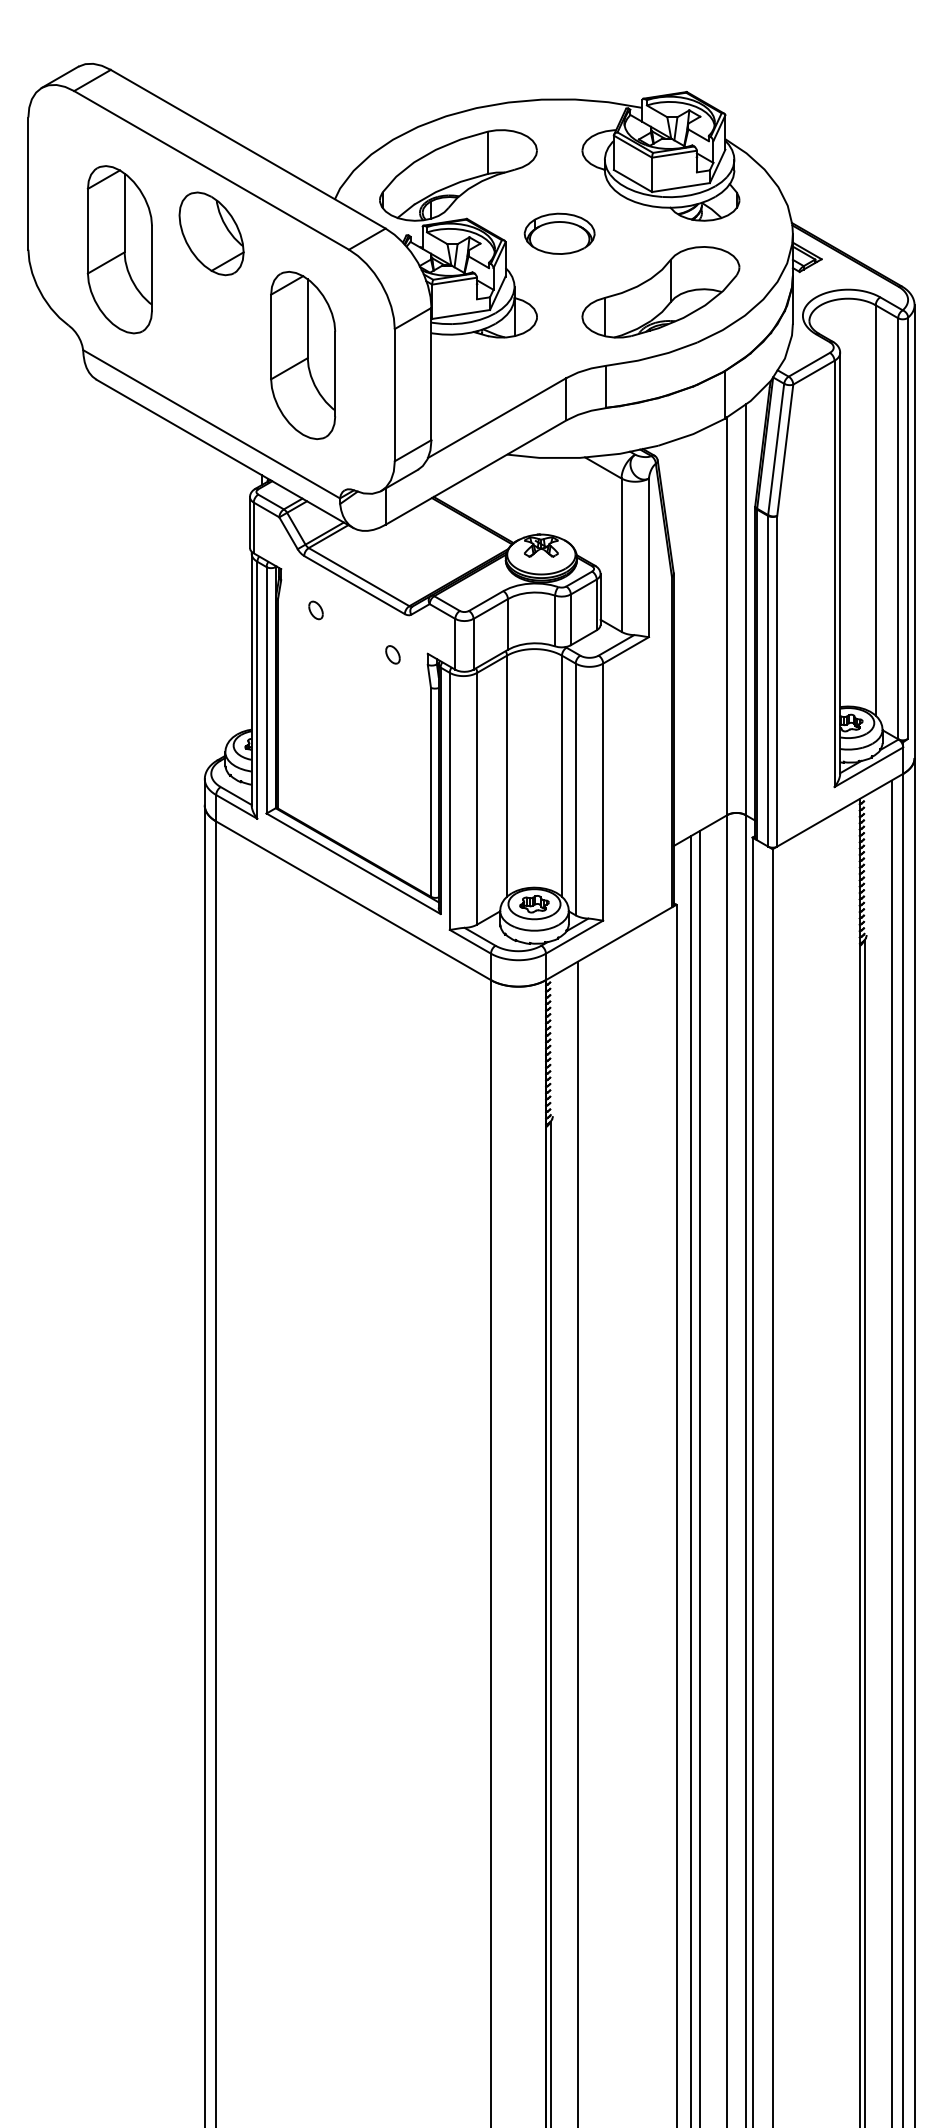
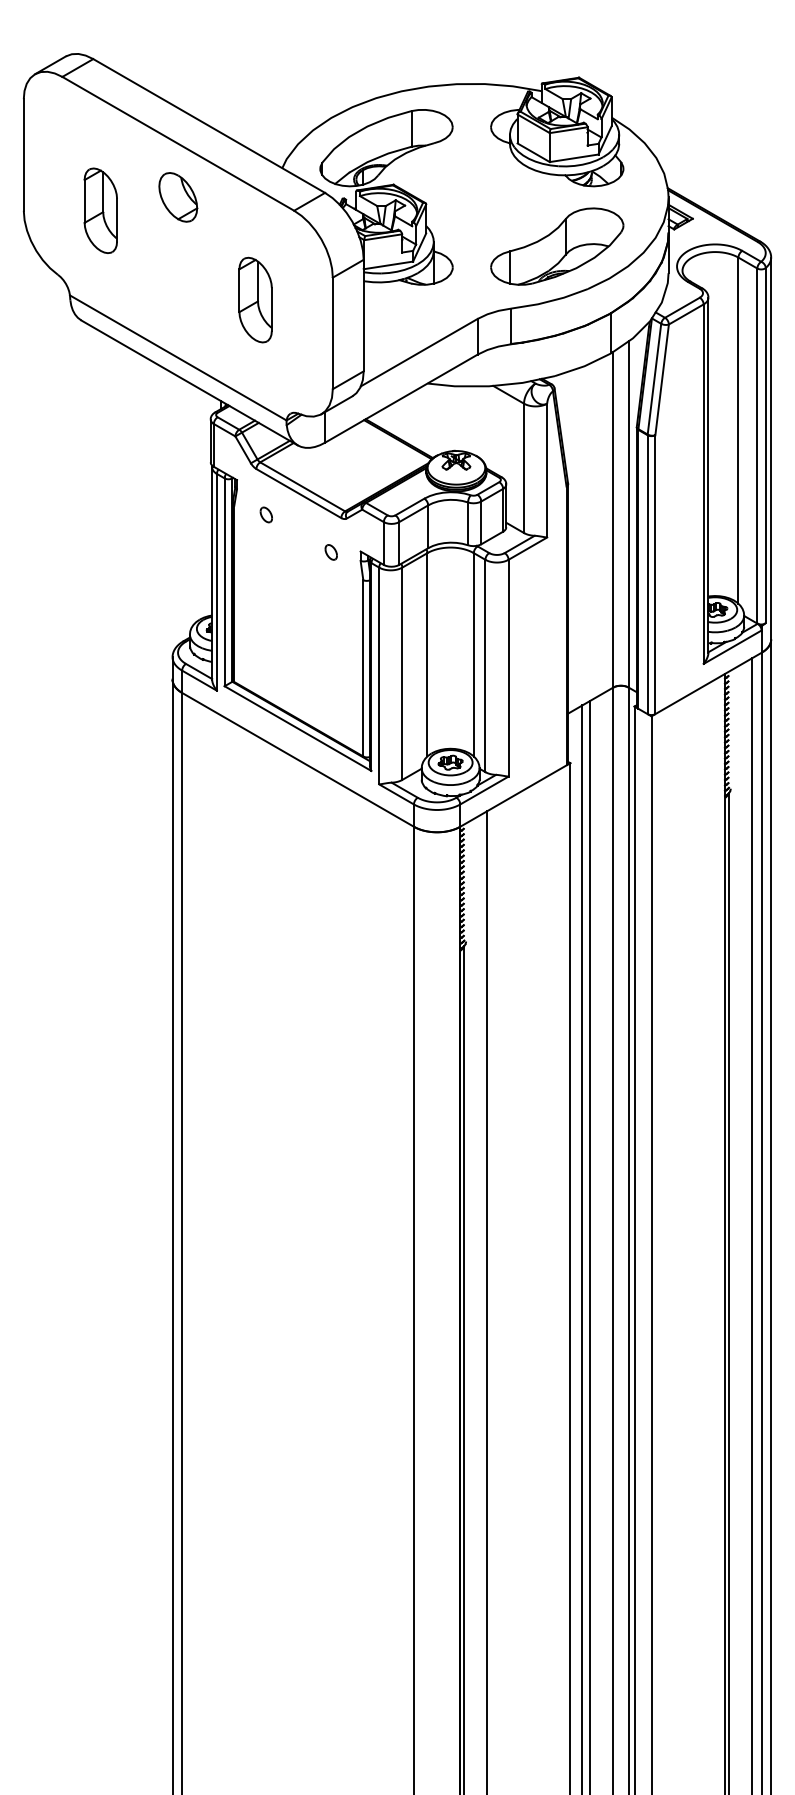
part: (211, 233) -> (178, 197), size x0.7
part: (559, 233) -> (471, 197), removed
part: (119, 249) -> (100, 210), size x0.6
part: (303, 355) -> (255, 299), size x0.6

